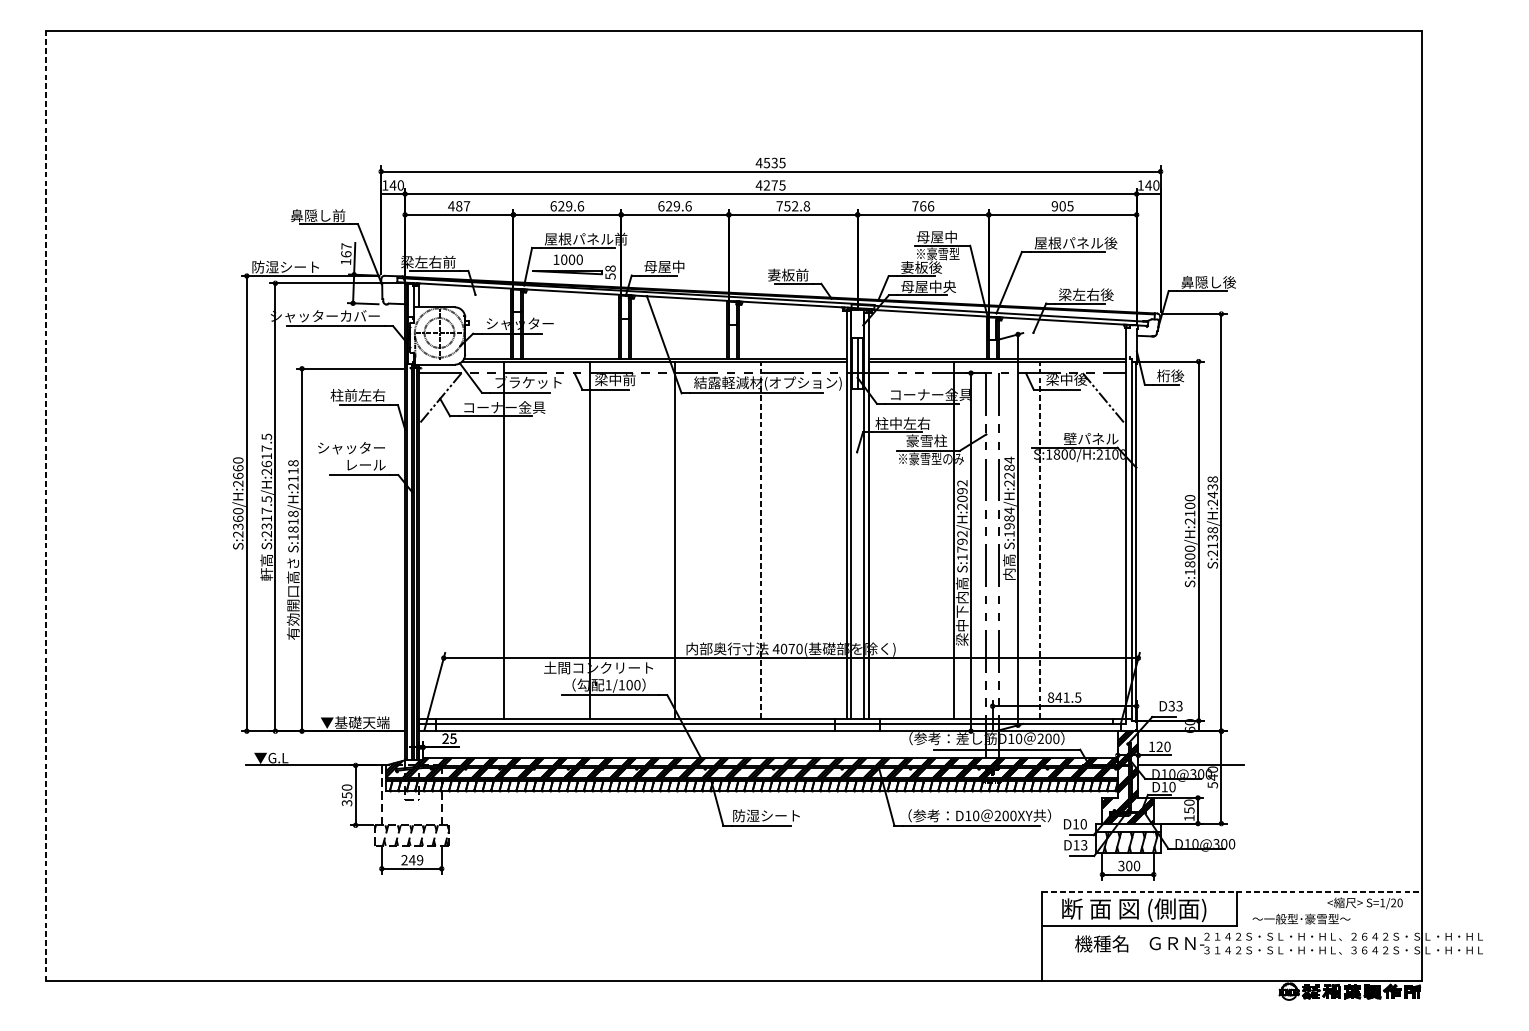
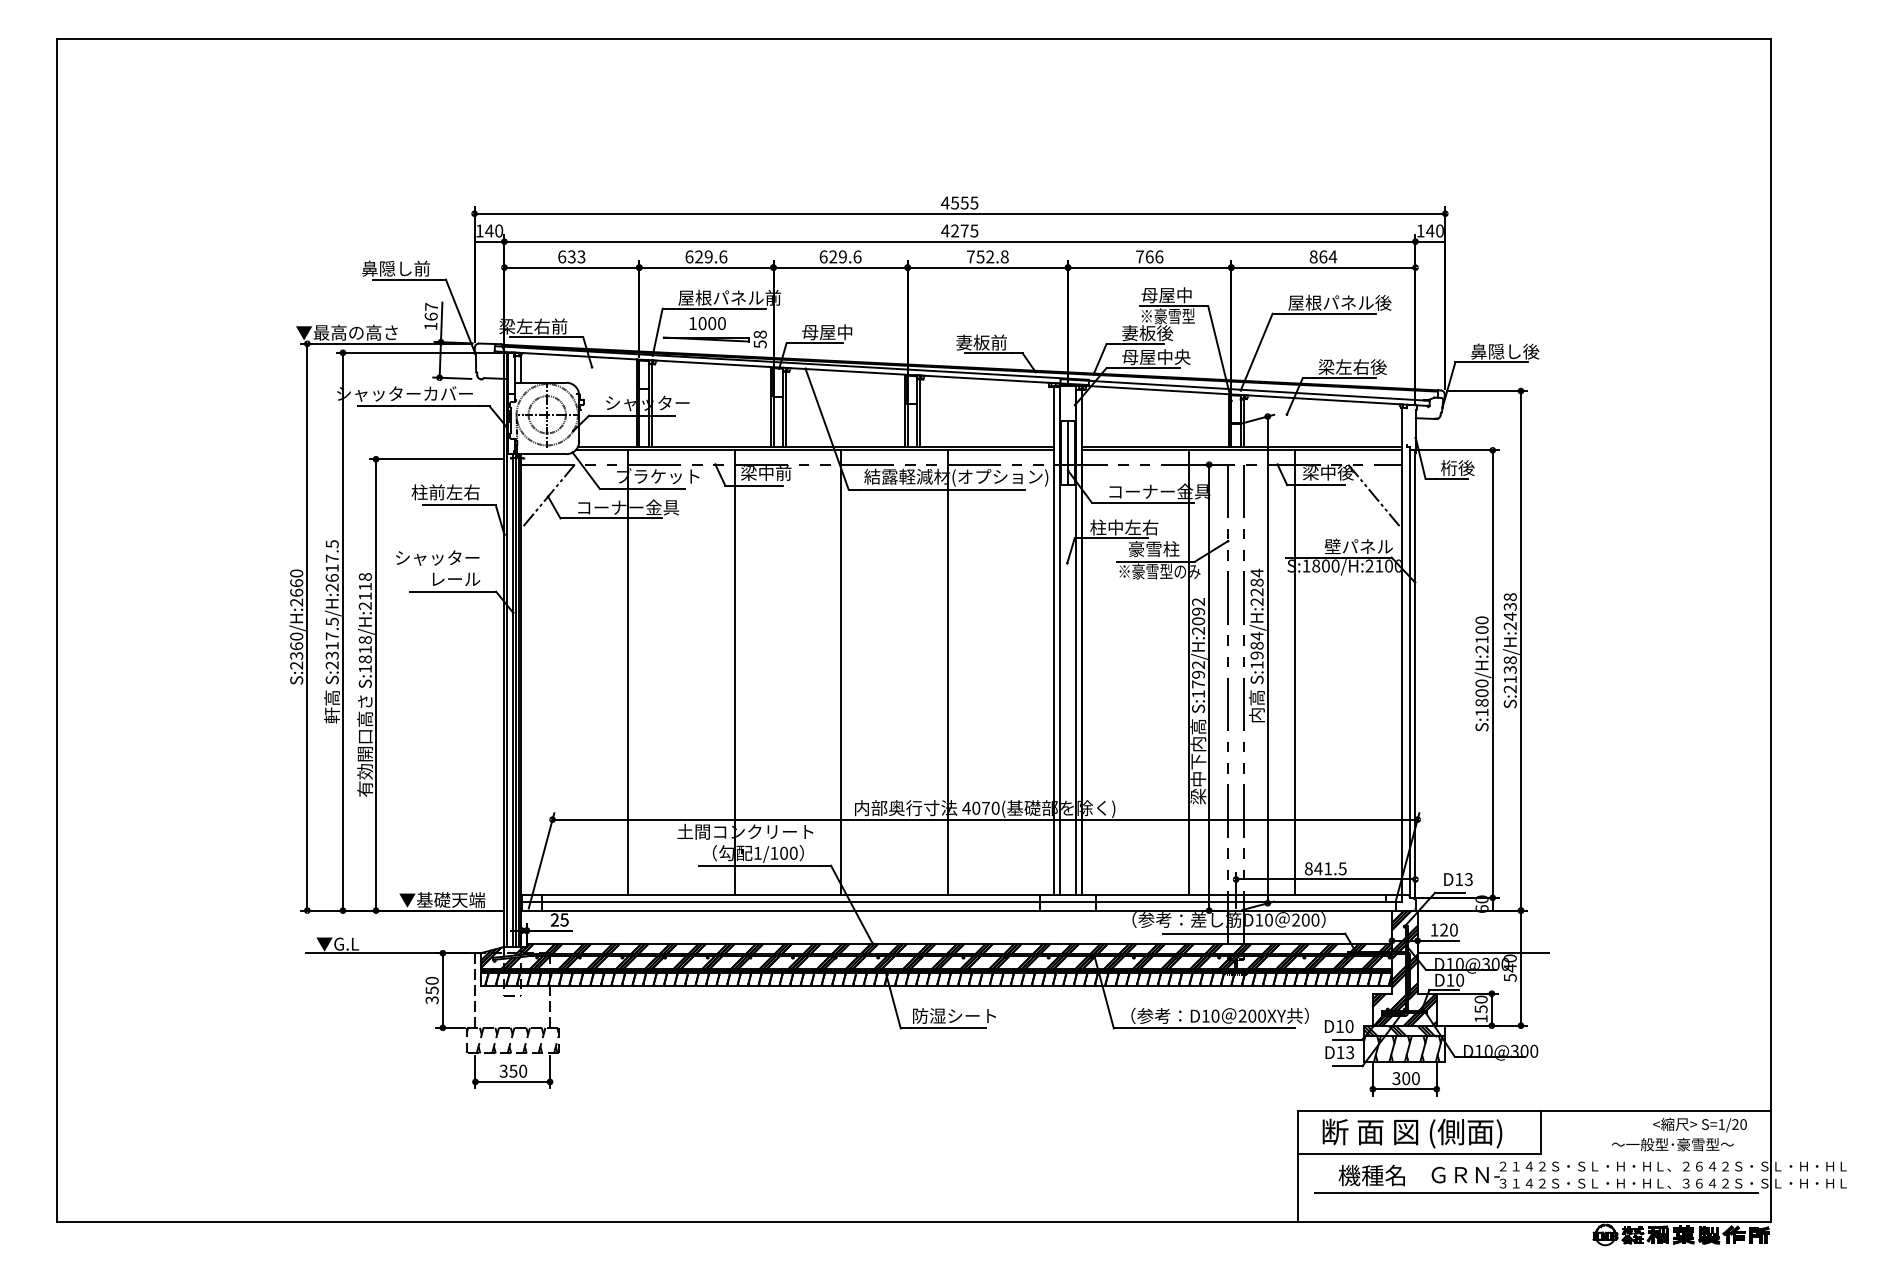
text: (774, 162) -> (964, 202), 4535 -> 4555
text: (458, 205) -> (571, 256), 487 -> 633
text: (1062, 205) -> (1323, 256), 905 -> 864
text: (278, 266) -> (346, 332), 防湿シート -> ▼最高の高さ
line: (46, 506) -> (57, 630), dashed -> solid
line: (760, 539) -> (947, 672), dashed -> solid
line: (1040, 539) -> (1295, 672), dashed -> solid
text: (1172, 706) -> (1459, 879), D33 -> D13
hatch: (1123, 827) -> (1399, 1030), added
text: (412, 859) -> (513, 1070), 249 -> 350
line: (1232, 892) -> (1534, 1111), dashed -> solid
text: (1301, 919) -> (1672, 1144), moved
line: (1233, 957) -> (1536, 1192), added

